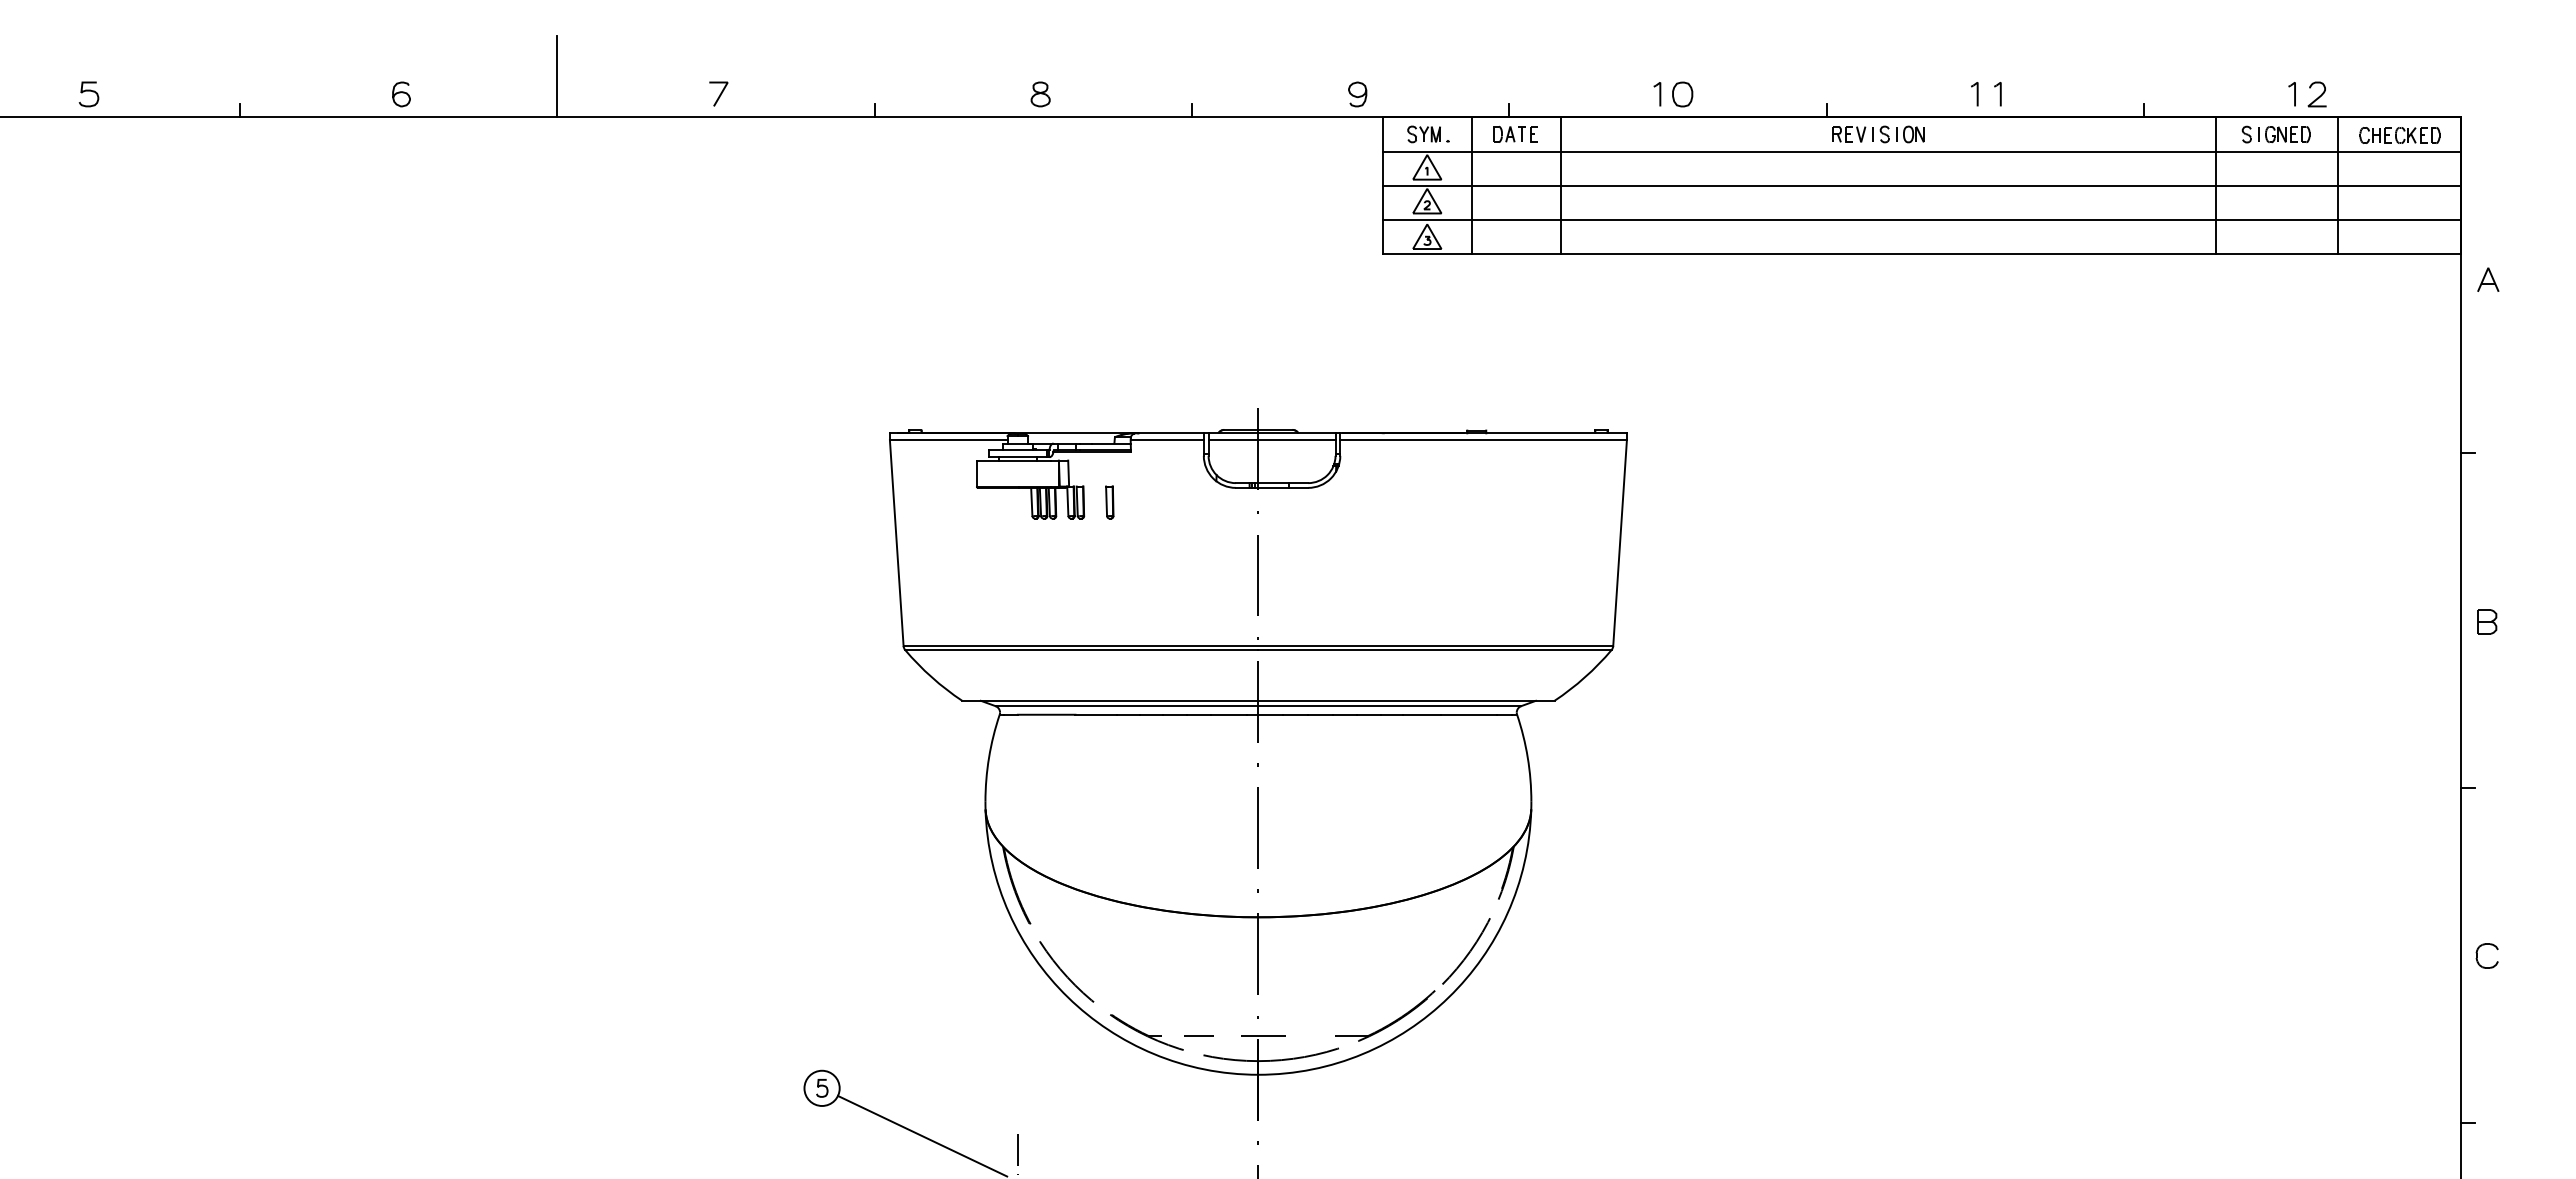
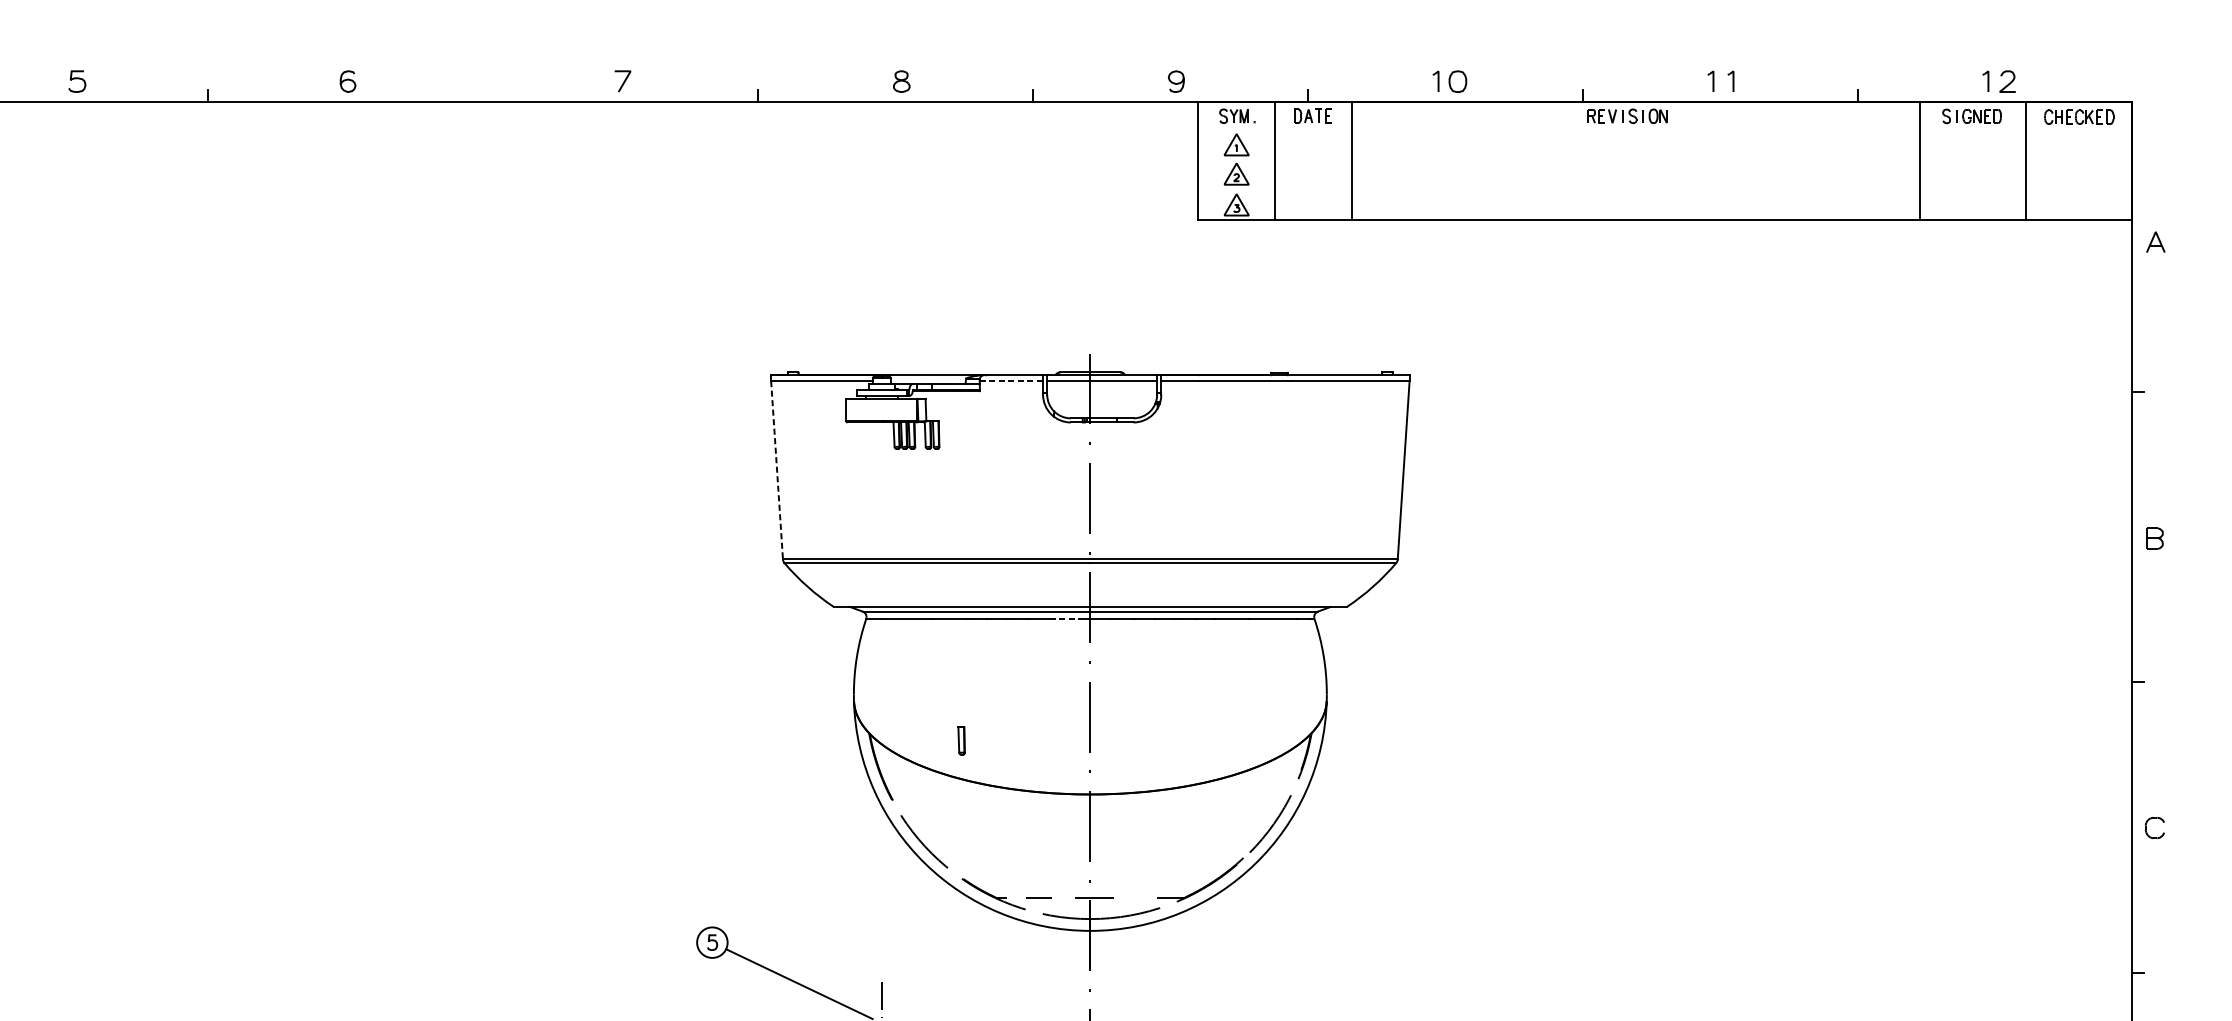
line: (557, 76) -> (483, 66), removed
line: (1922, 151) -> (1665, 131), removed
line: (1922, 185) -> (1665, 160), removed
line: (1922, 219) -> (1665, 189), removed
line: (1167, 440) -> (1011, 381), solid -> dashed
part: (1109, 502) -> (961, 740), moved
line: (896, 543) -> (776, 470), solid -> dashed
line: (1229, 714) -> (1065, 618), solid -> dashed

